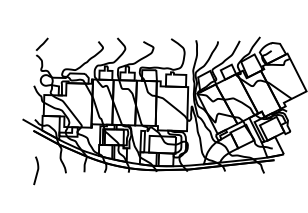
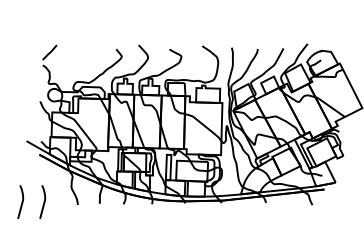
curve: (18, 170) -> (21, 201), added

